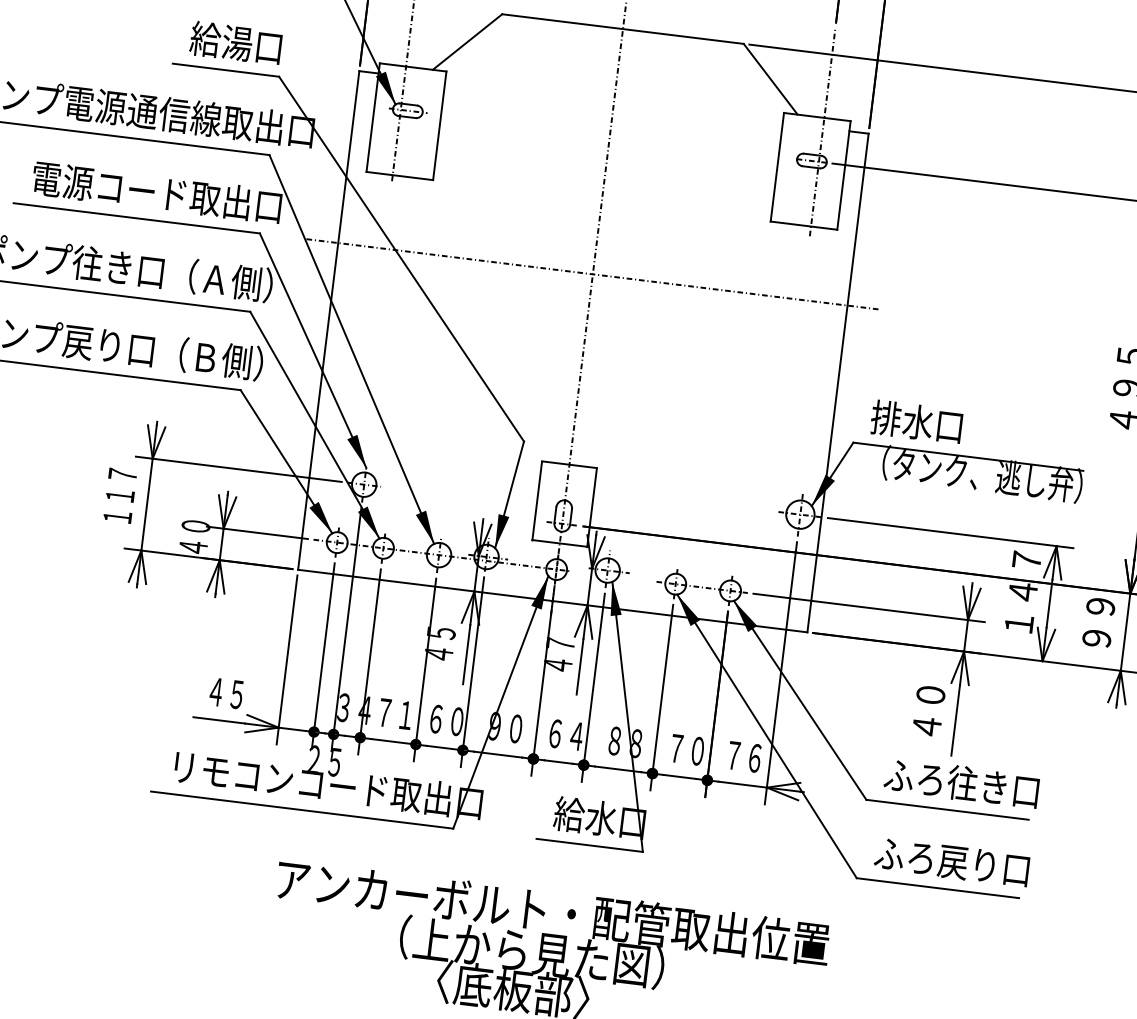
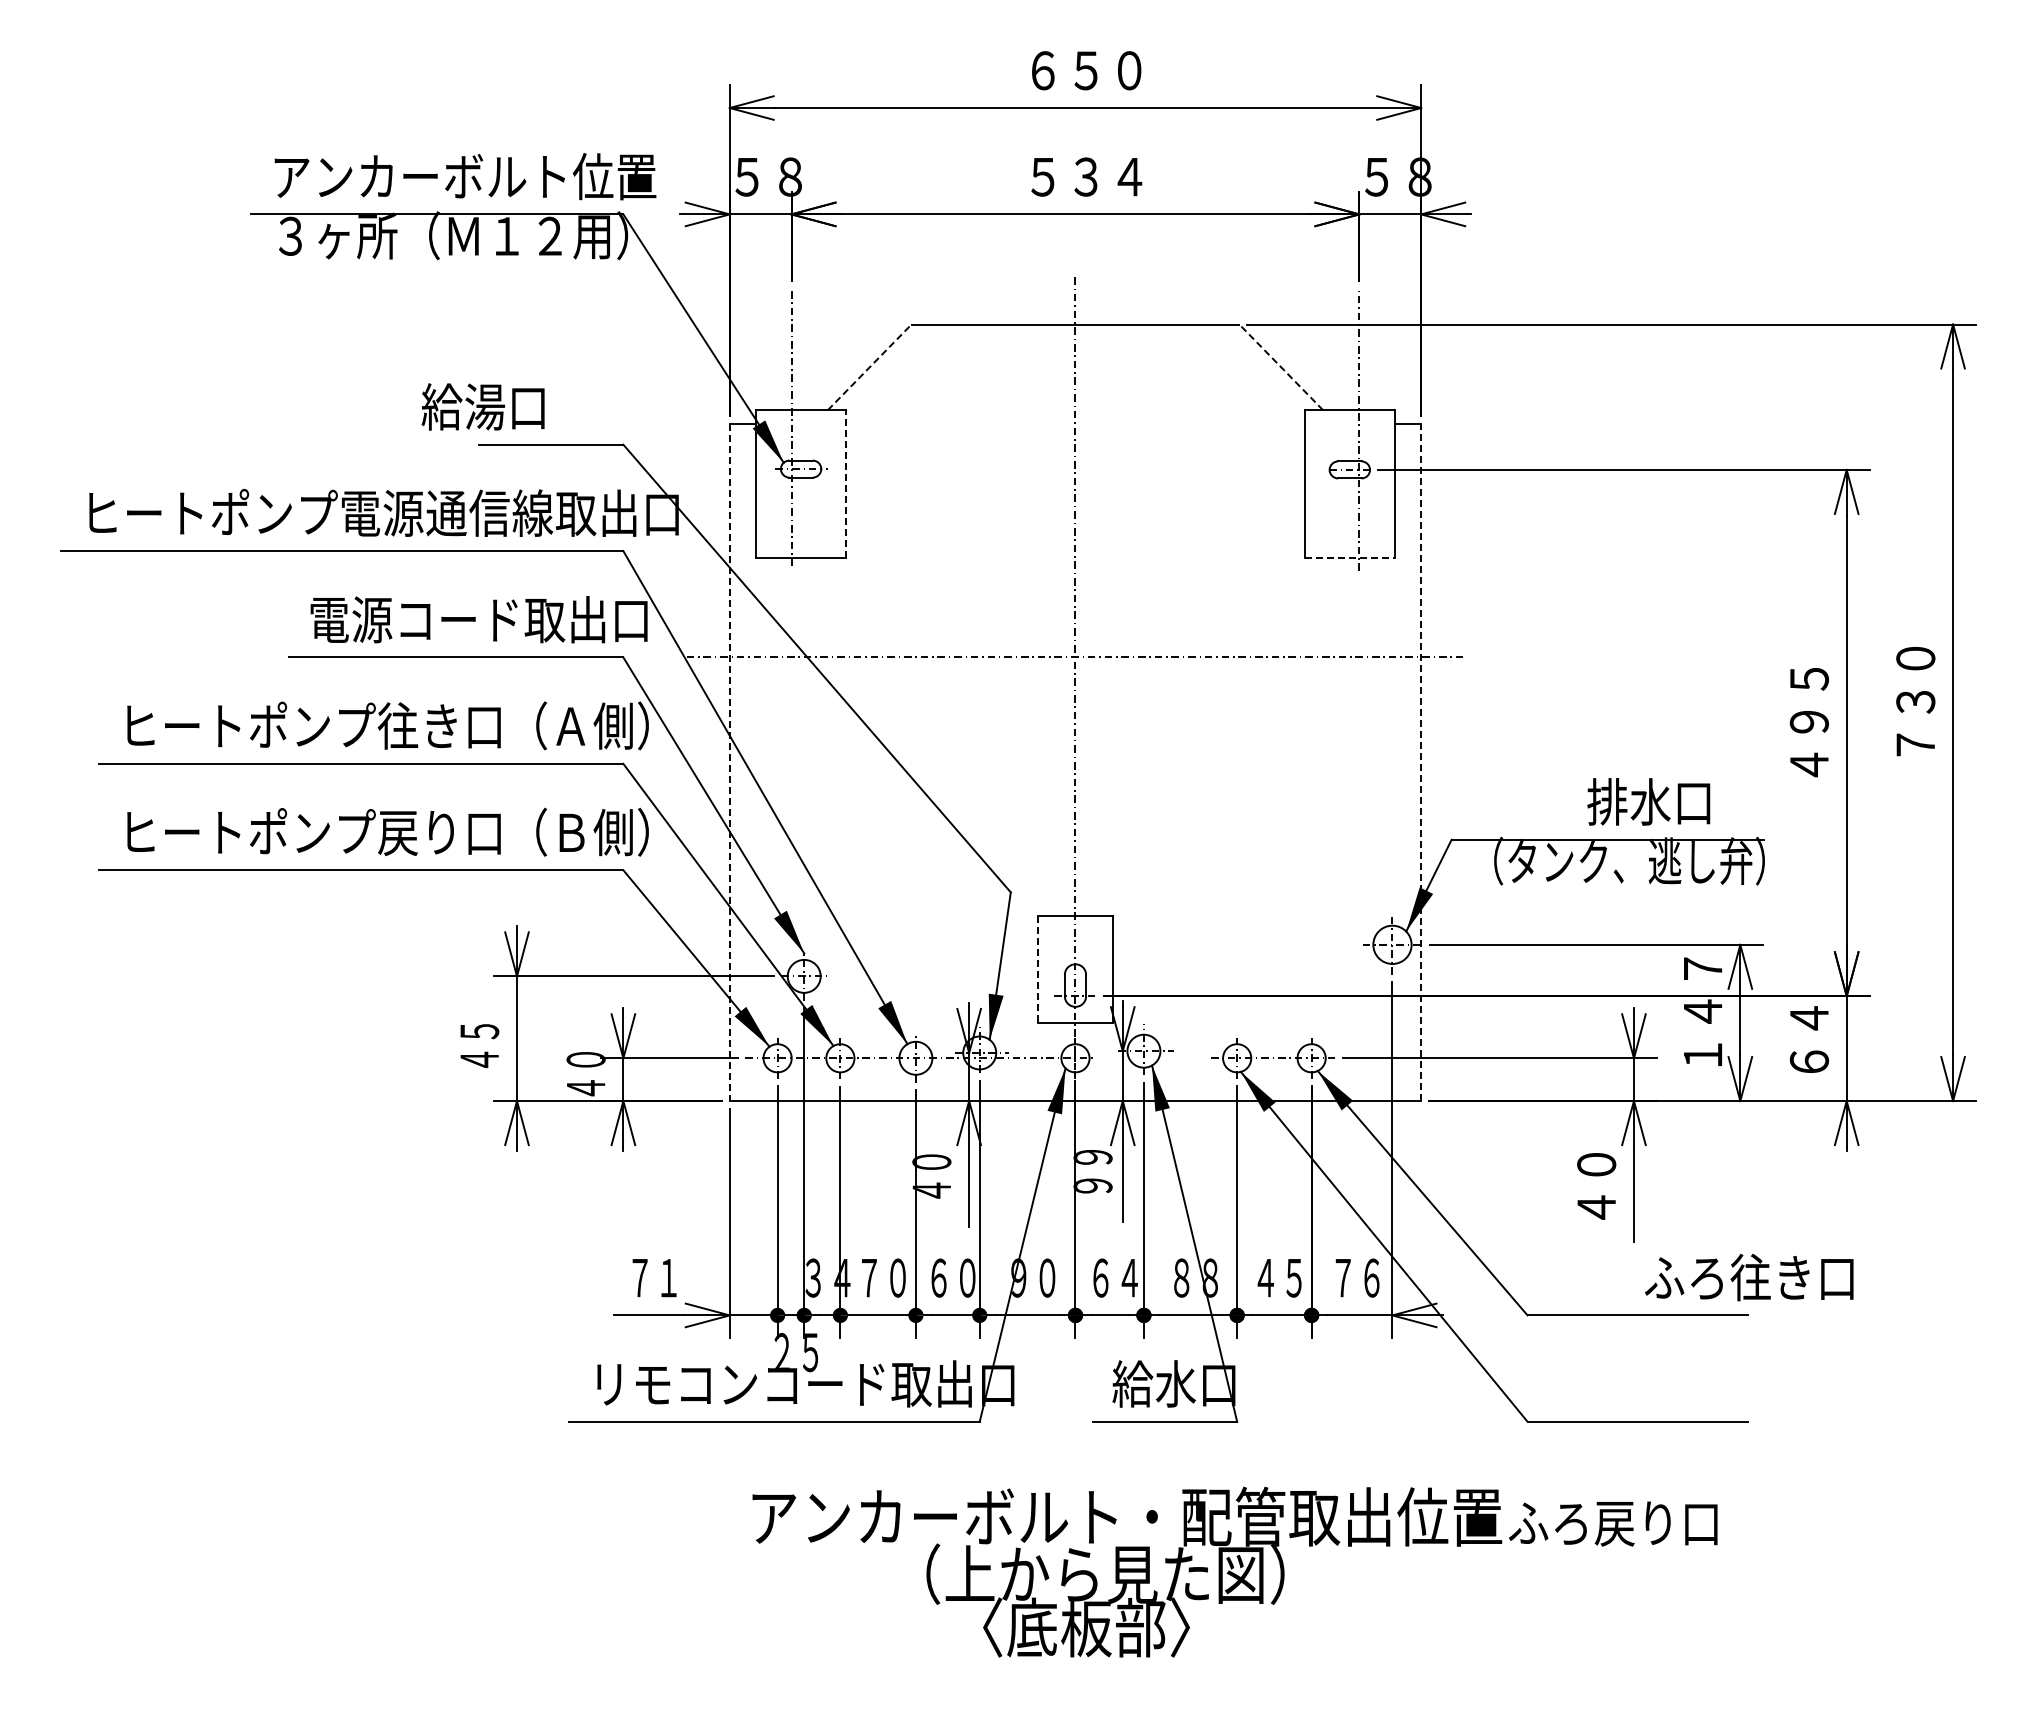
text: (235, 42) -> (482, 406), moved
line: (467, 42) -> (869, 367), solid -> dashed
line: (770, 79) -> (1281, 367), solid -> dashed
line: (439, 125) -> (846, 483), solid -> dashed
line: (804, 225) -> (1350, 557), solid -> dashed
line: (328, 320) -> (729, 762), solid -> dashed
line: (838, 382) -> (1421, 762), solid -> dashed
text: (916, 421) -> (1648, 801), moved
text: (120, 495) -> (479, 1031), １１７ -> ４５
line: (537, 501) -> (1038, 970), solid -> dashed
text: (1098, 622) -> (1809, 1039), ９９ -> ６４
text: (441, 632) -> (931, 1161), ４５ -> ４０
text: (558, 654) -> (1092, 1171), ４７ -> ９９
text: (226, 693) -> (654, 1278), ４５ -> ７１
text: (405, 714) -> (897, 1277), ７１ -> ７０
text: (687, 749) -> (1279, 1277), ７０ -> ４５
text: (961, 783) -> (1749, 1277), moved
text: (952, 862) -> (1613, 1523), moved

